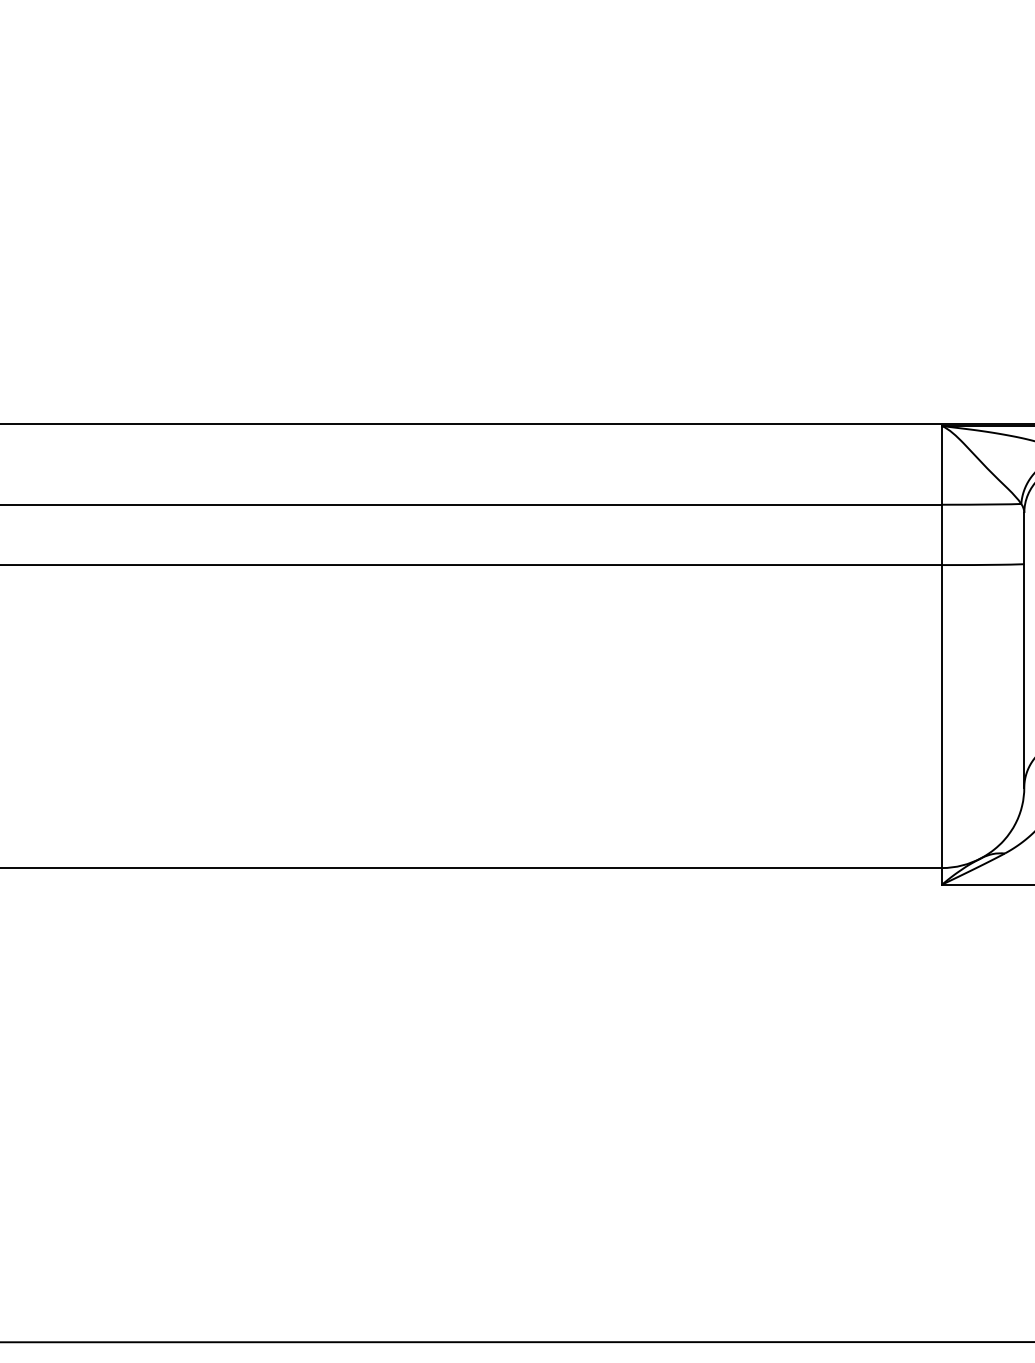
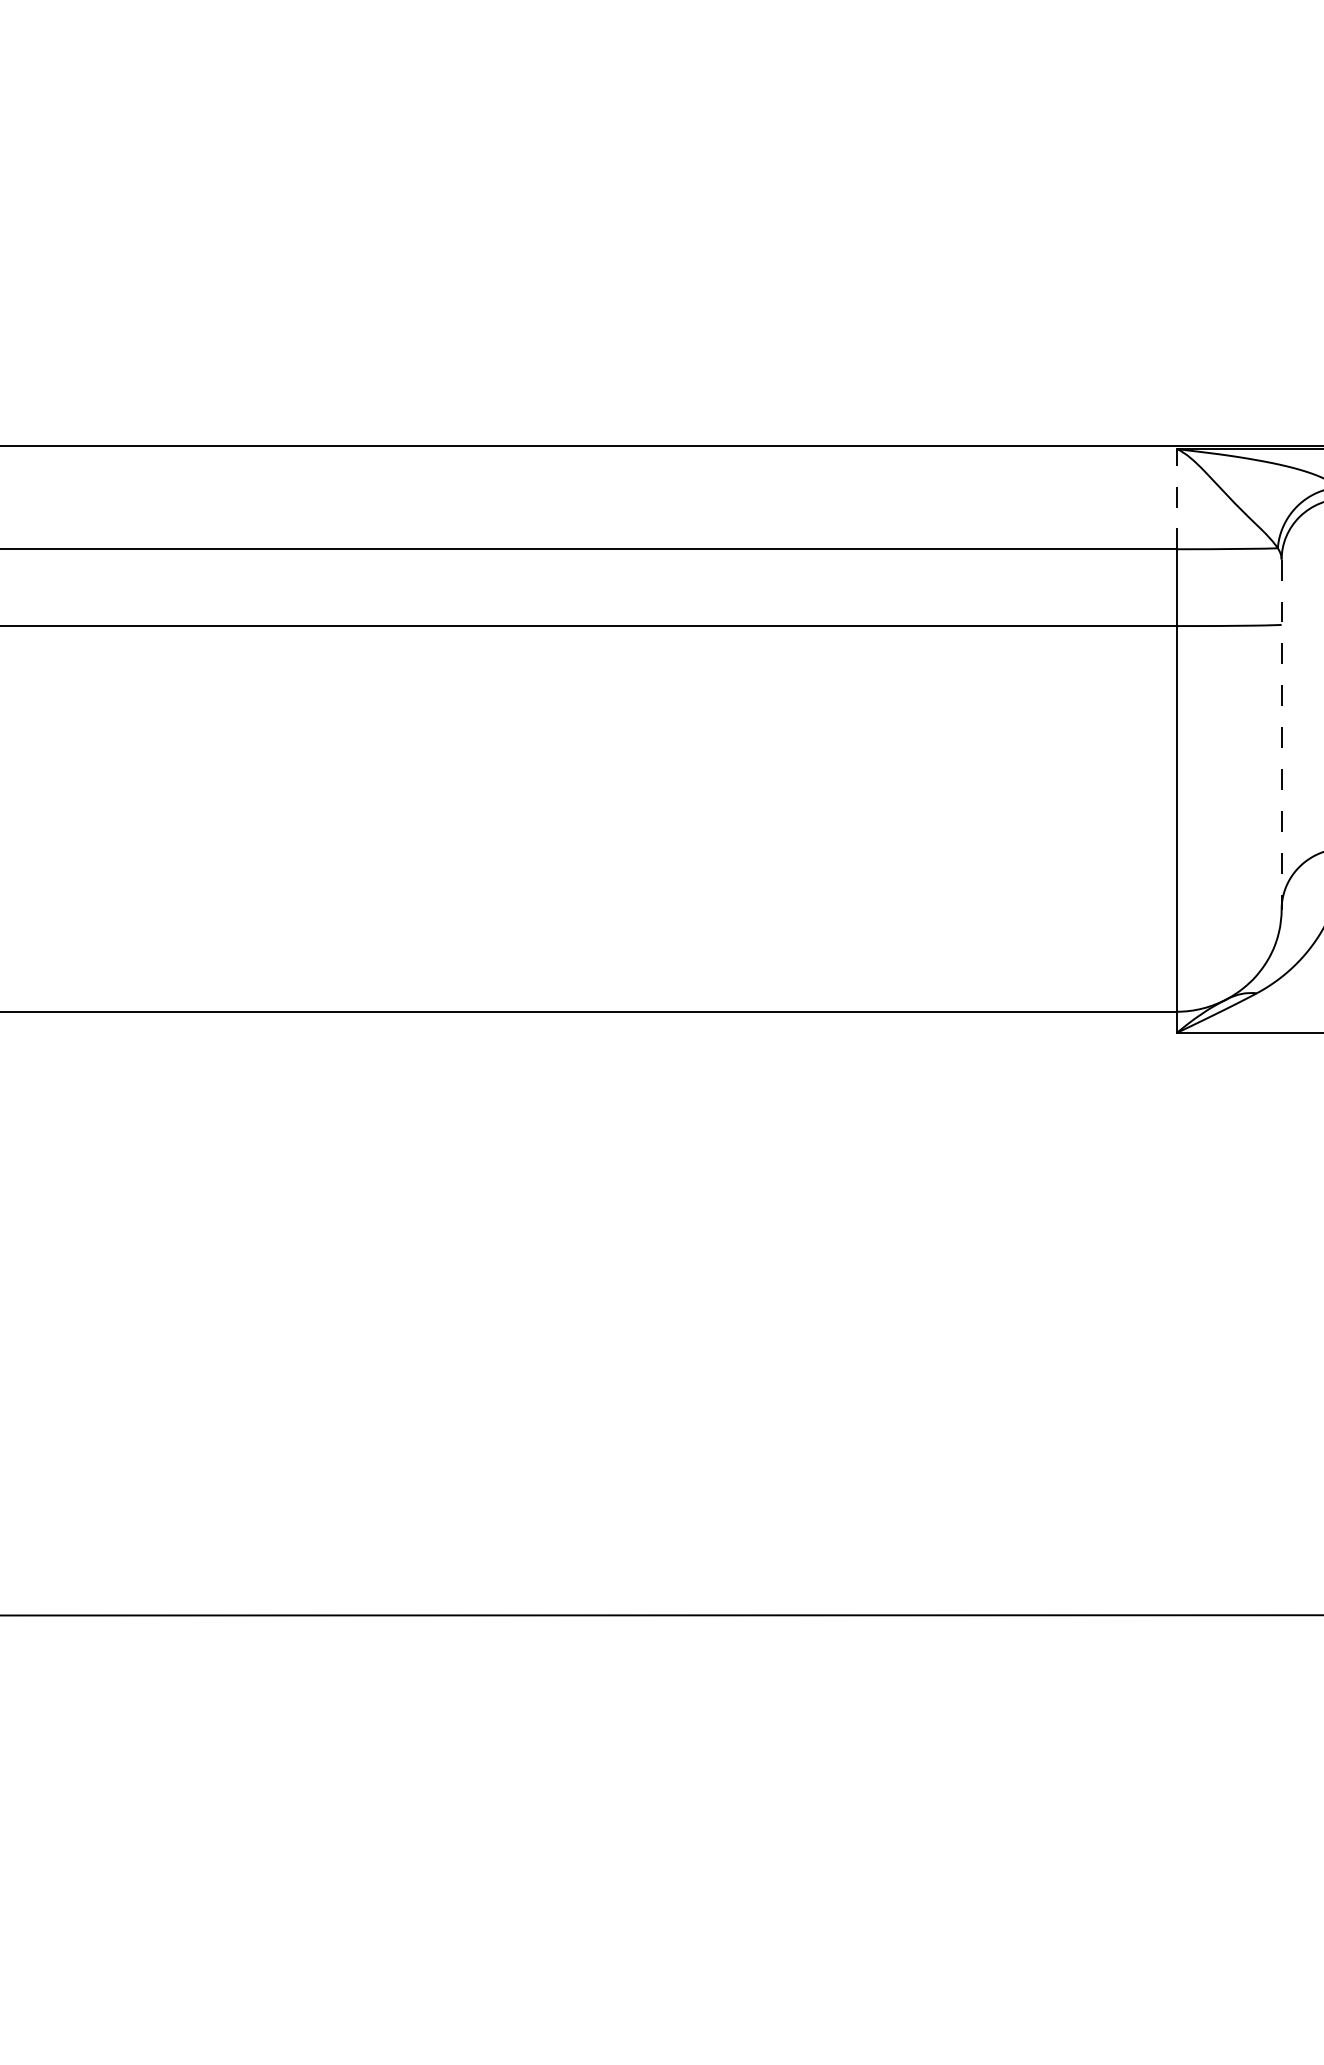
line: (941, 464) -> (1176, 498), solid -> dashed
line: (1024, 650) -> (1281, 734), solid -> dashed

